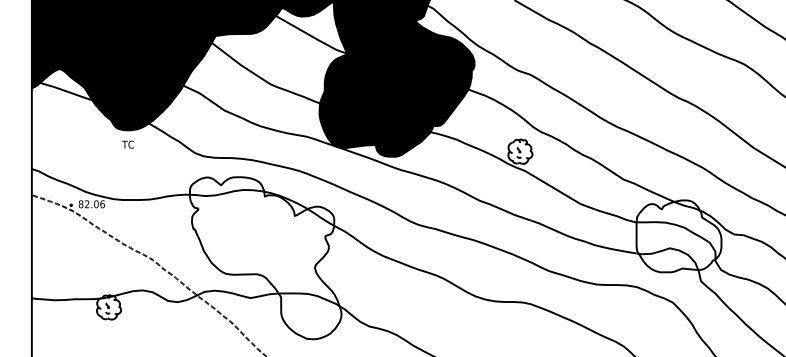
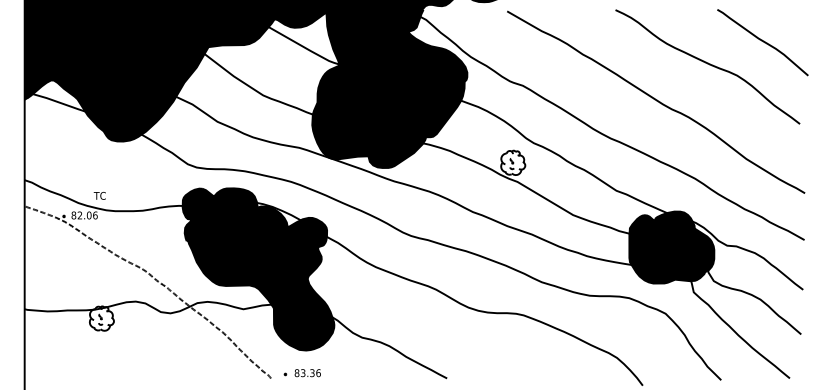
text: (127, 144) -> (99, 195), moved
fill: (678, 236) -> (671, 247), added
fill: (265, 258) -> (258, 269), added

